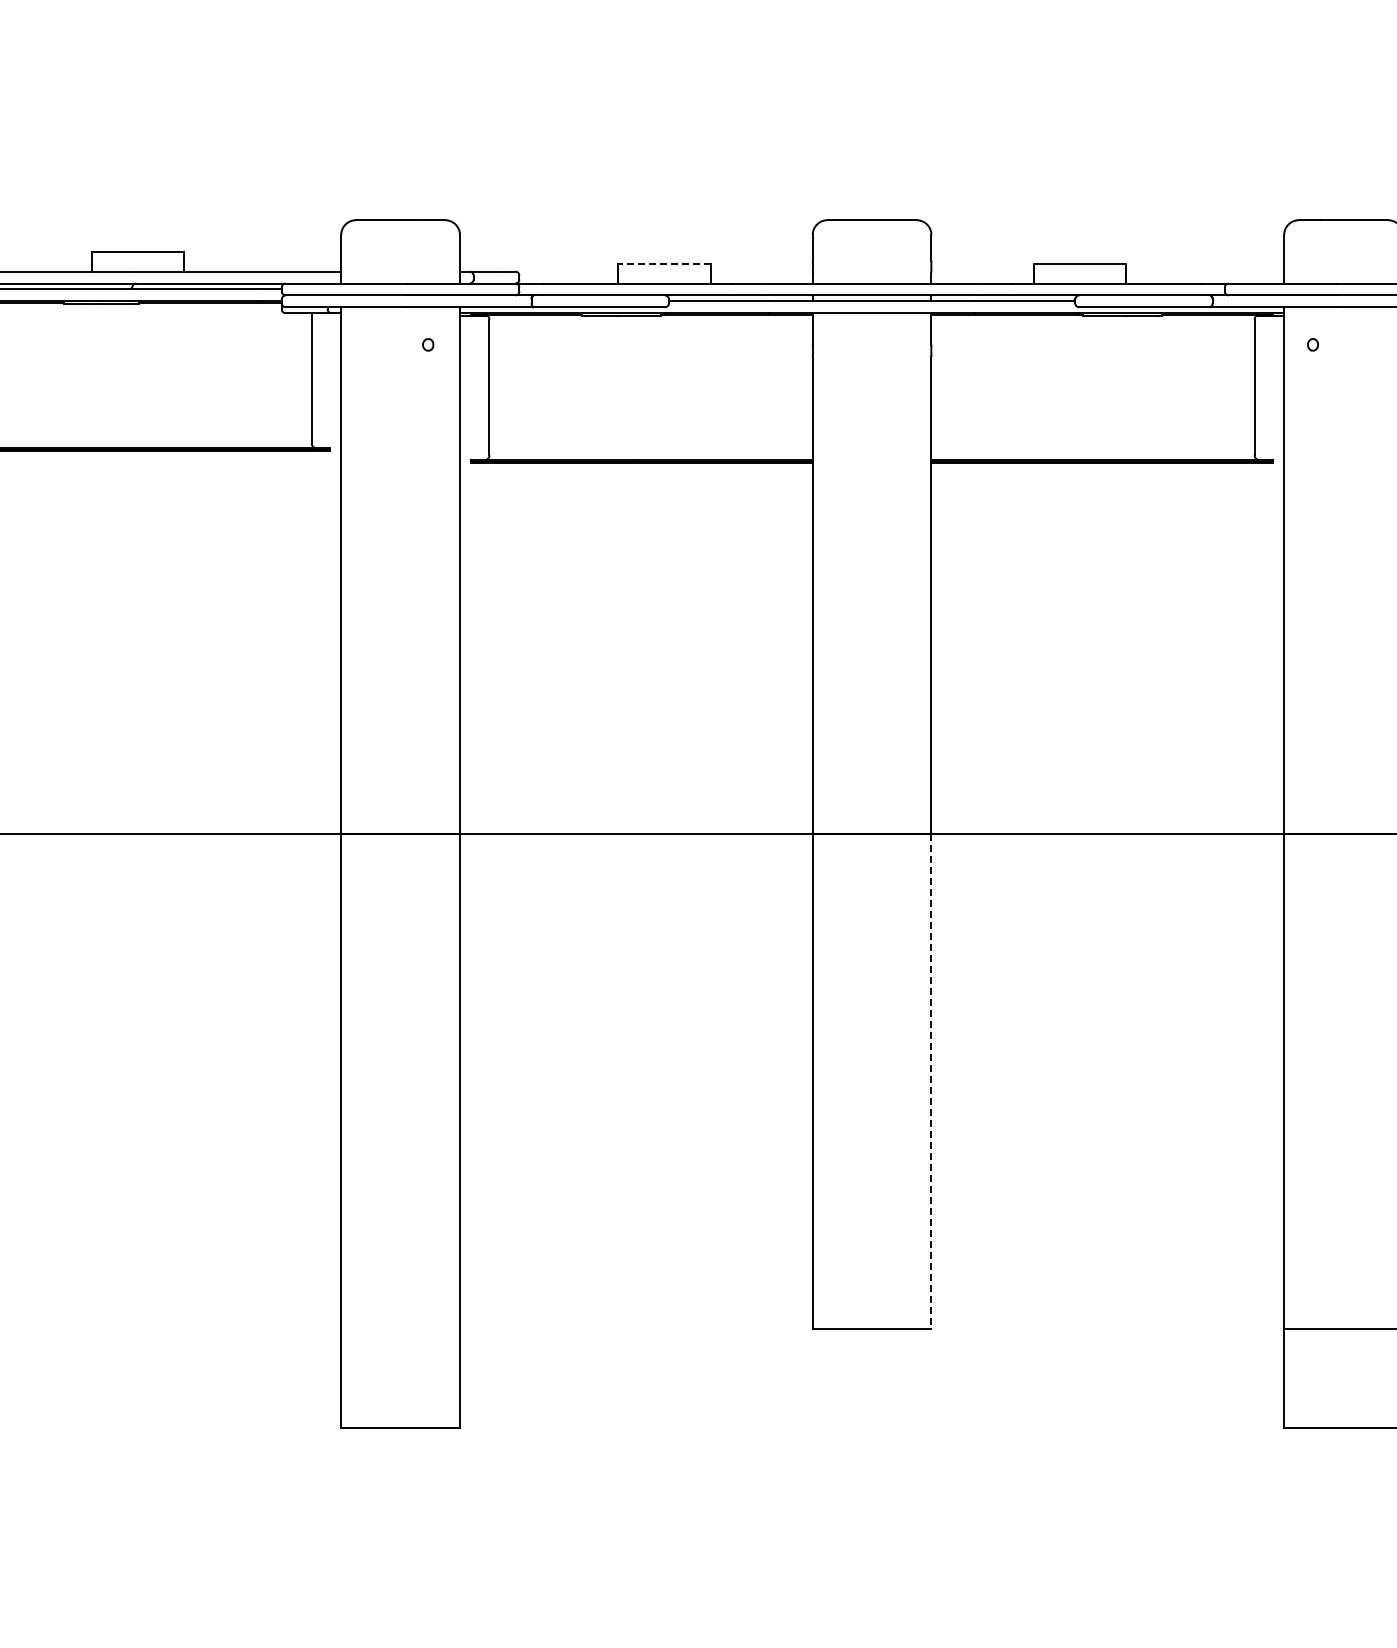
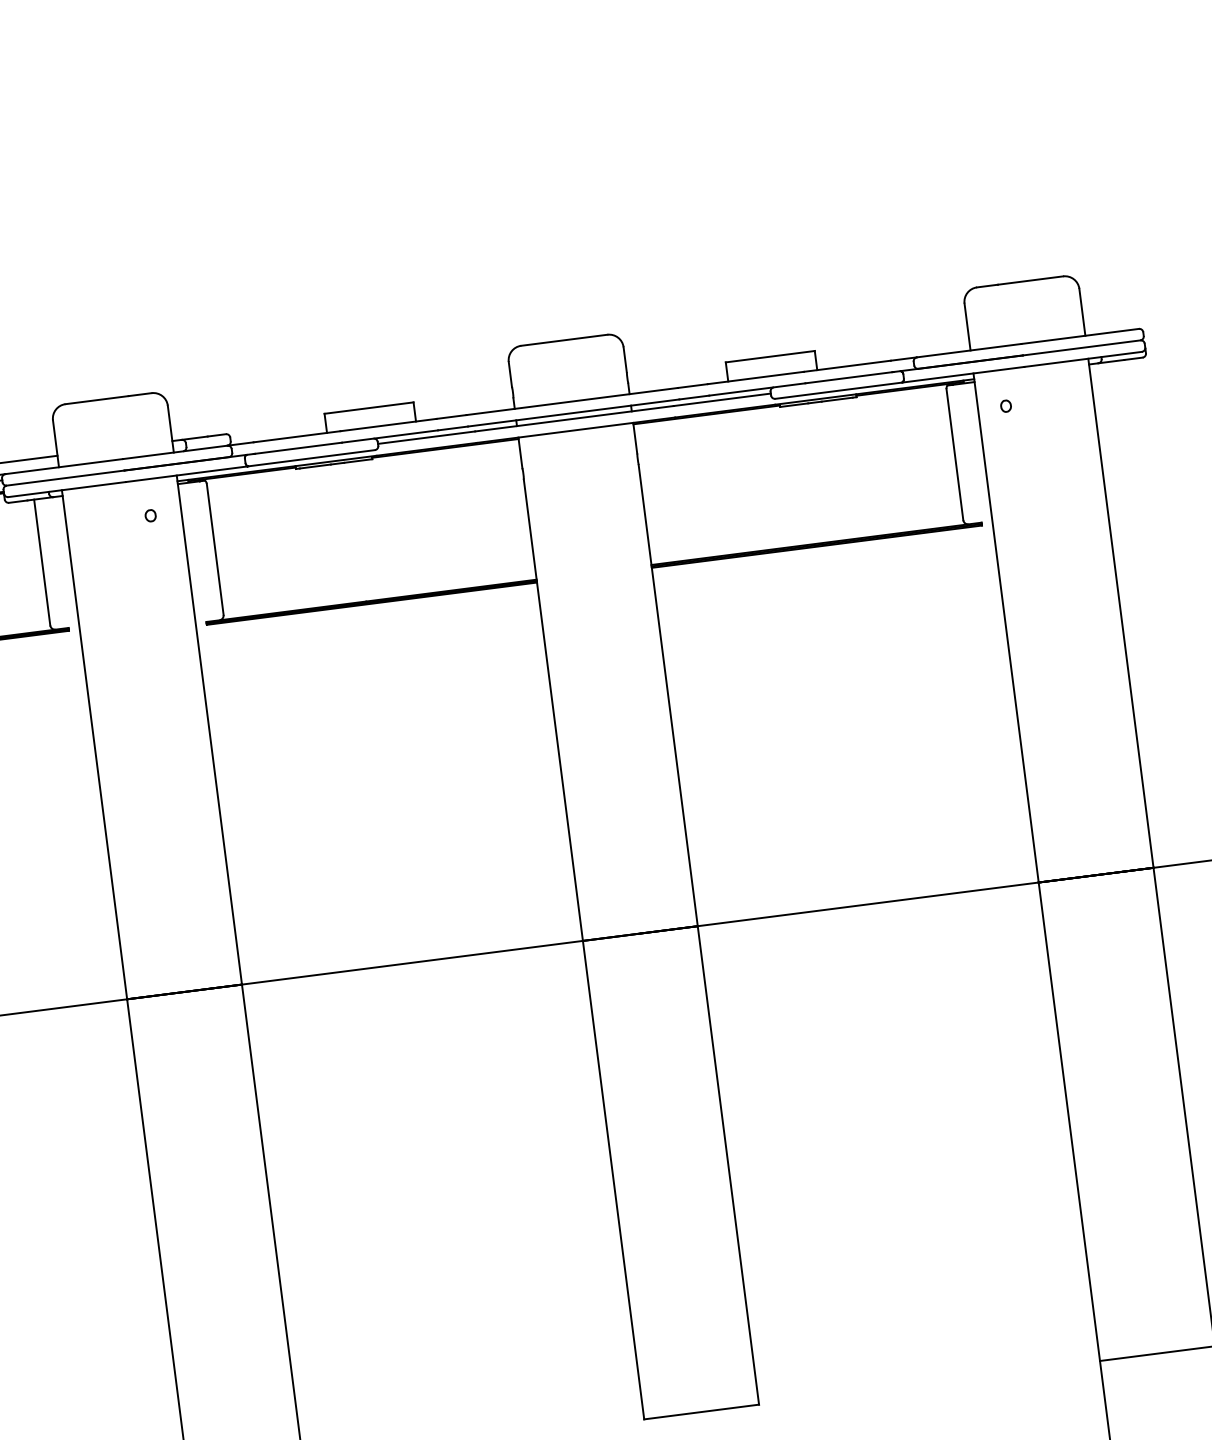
line: (664, 263) -> (369, 407), dashed -> solid
line: (931, 1081) -> (728, 1165), dashed -> solid

